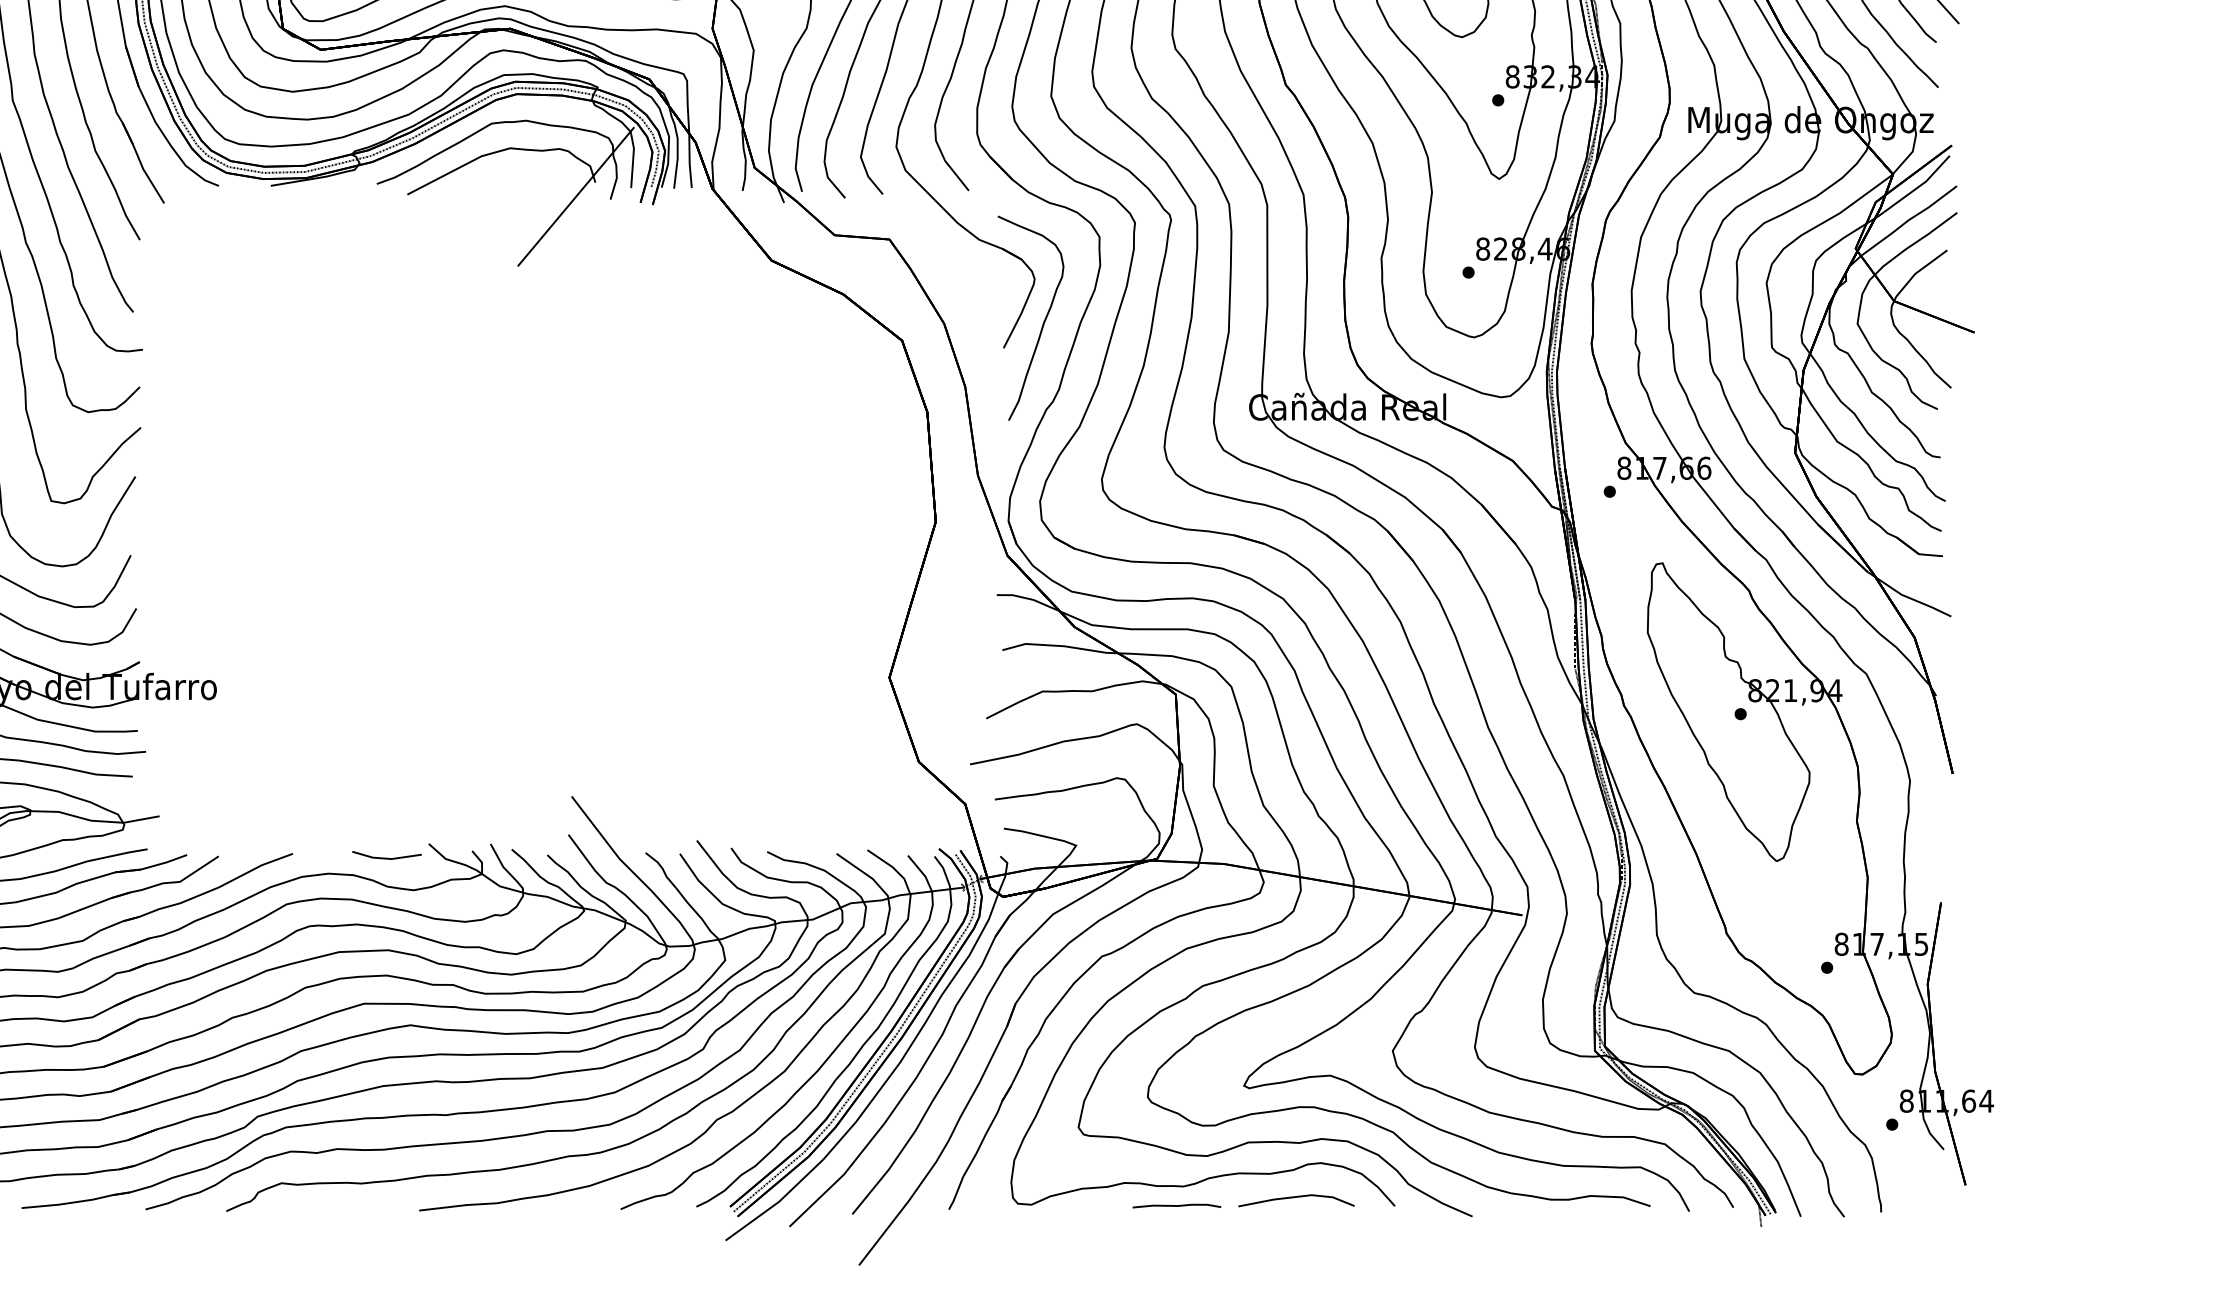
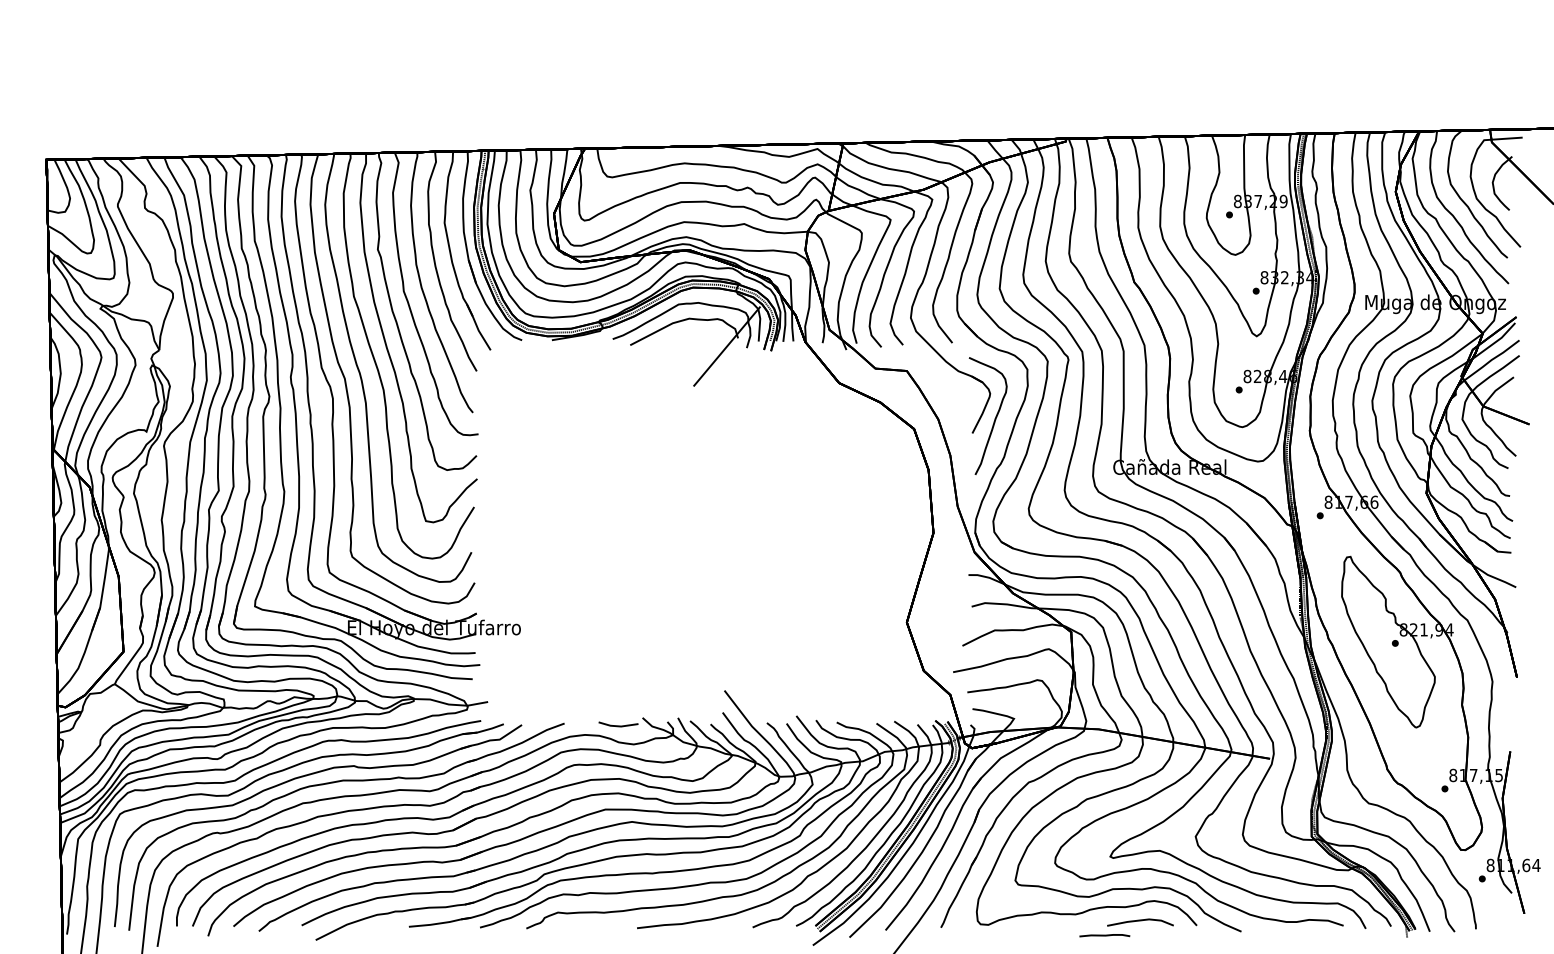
curve: (1176, 1205) -> (1104, 935), moved

